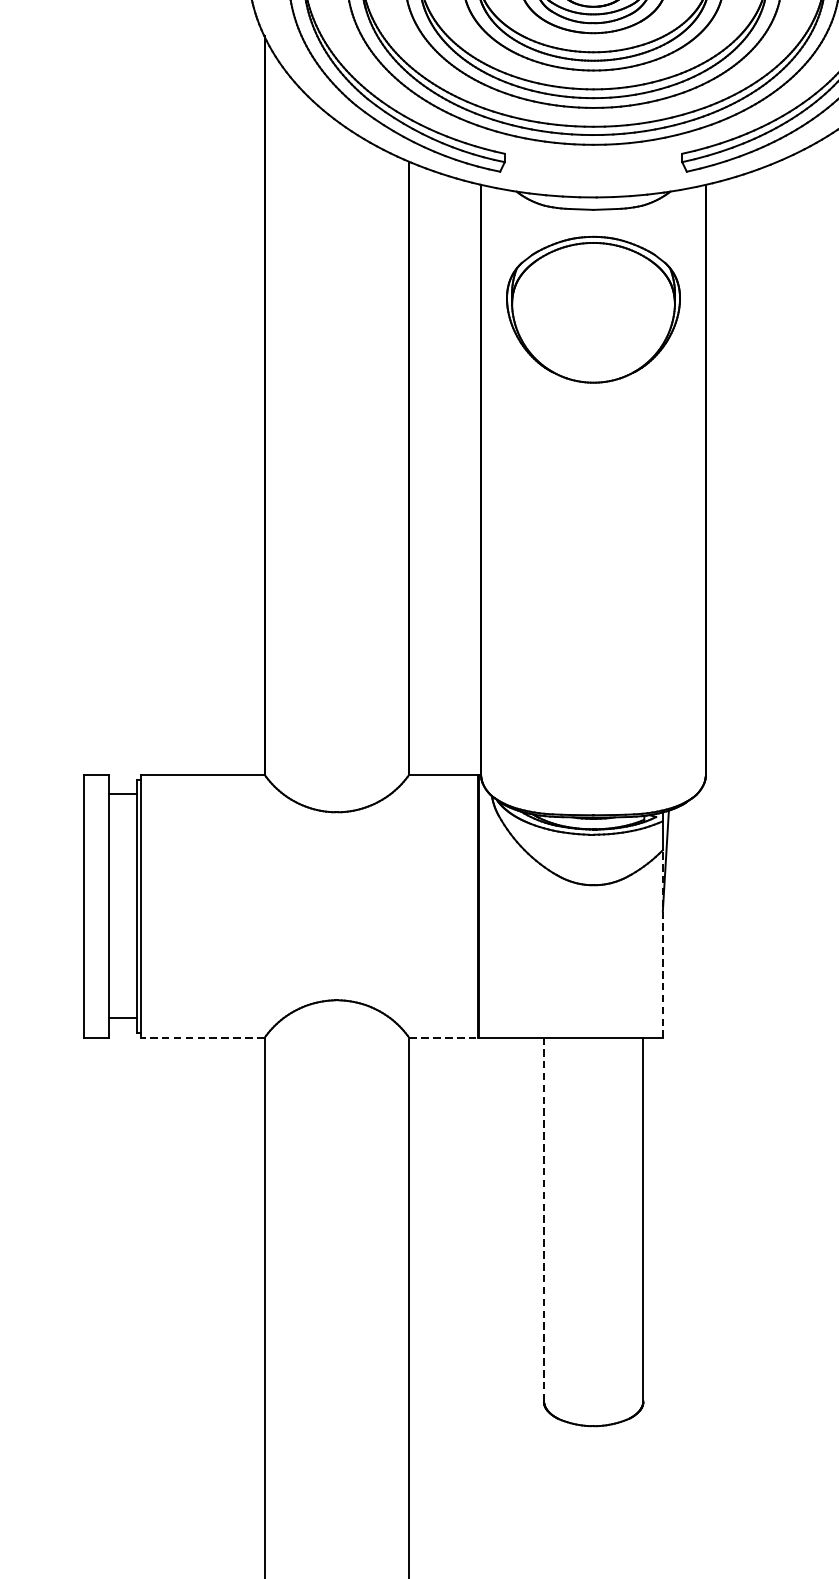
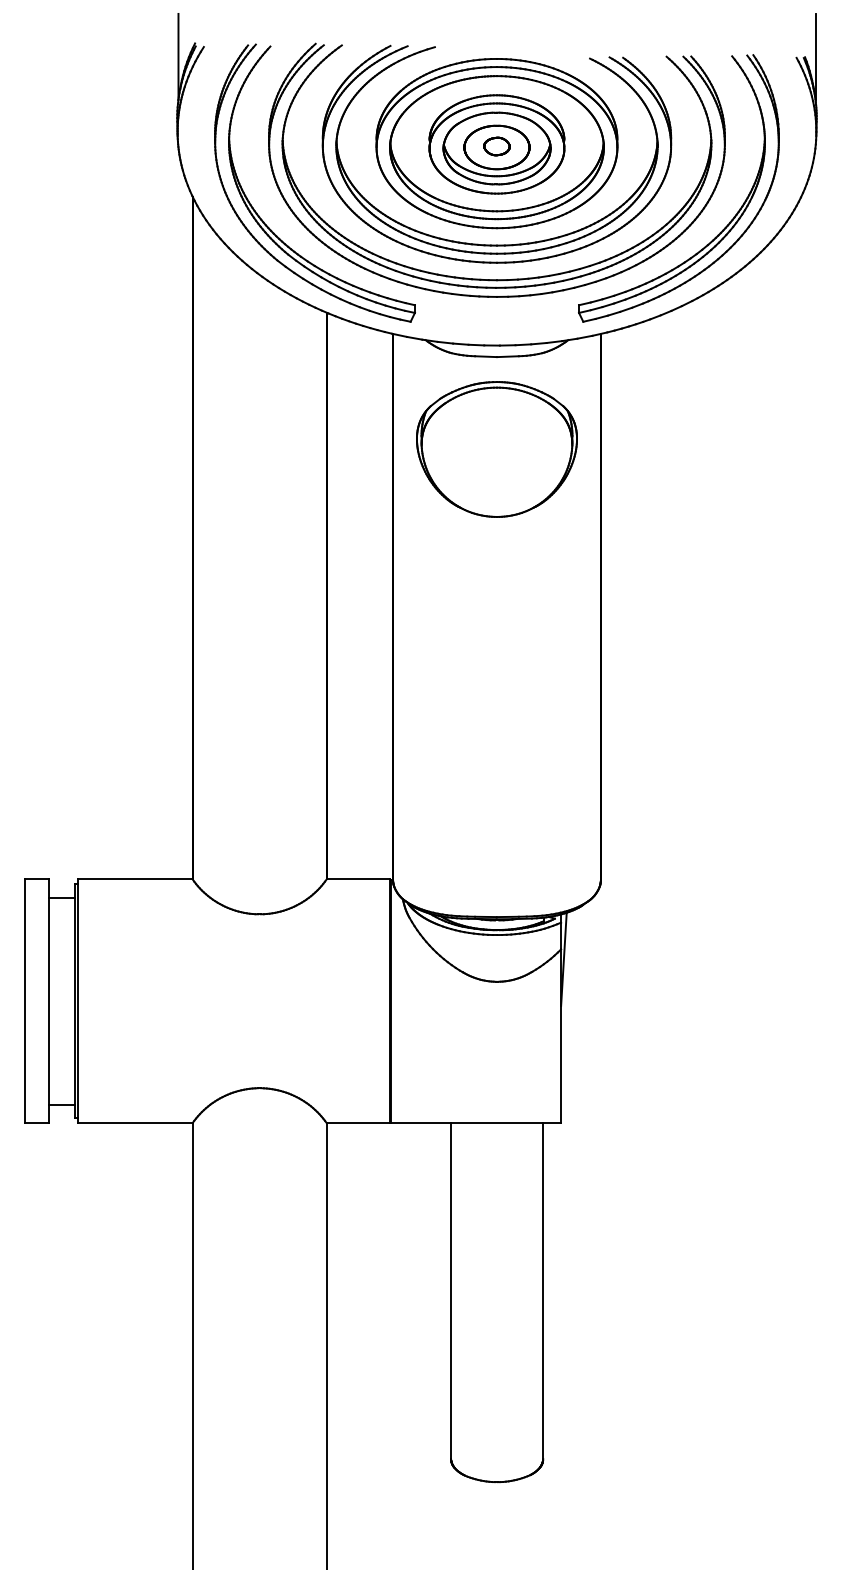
line: (663, 944) -> (561, 1036), dashed -> solid
line: (201, 1038) -> (134, 1123), dashed -> solid
line: (443, 1038) -> (358, 1123), dashed -> solid
line: (544, 1218) -> (451, 1290), dashed -> solid

